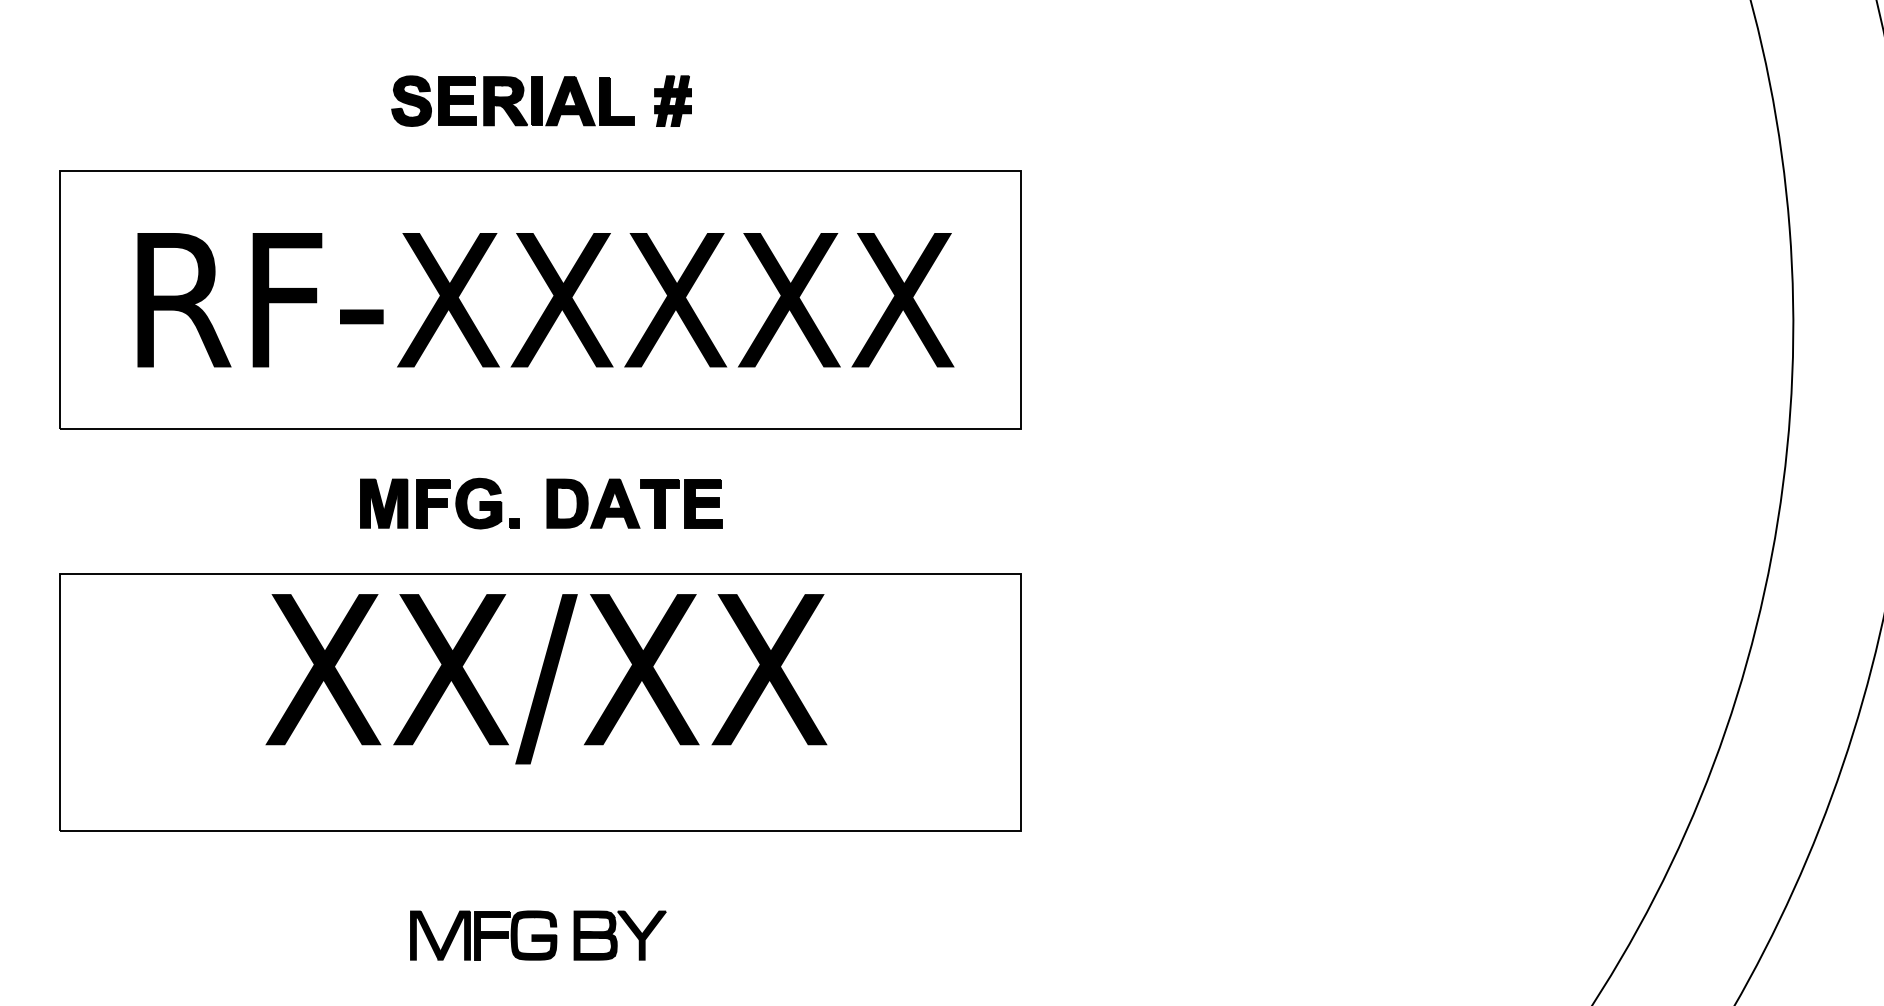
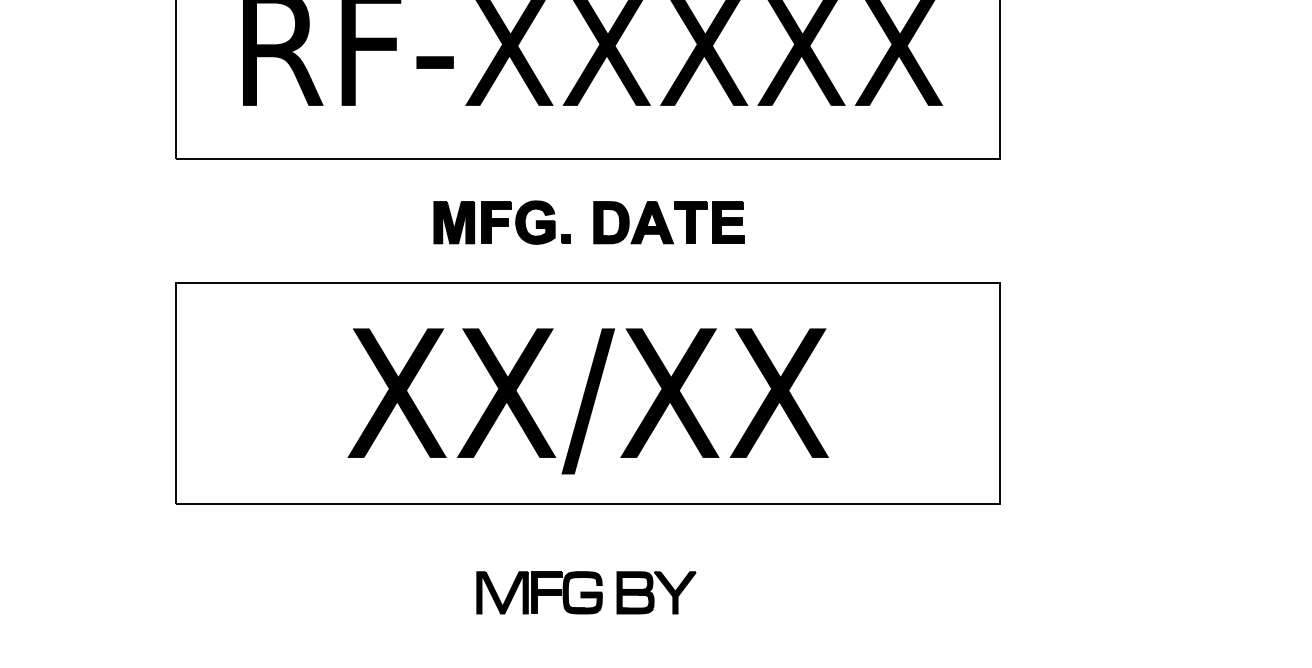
text: (546, 679) -> (588, 401), moved

